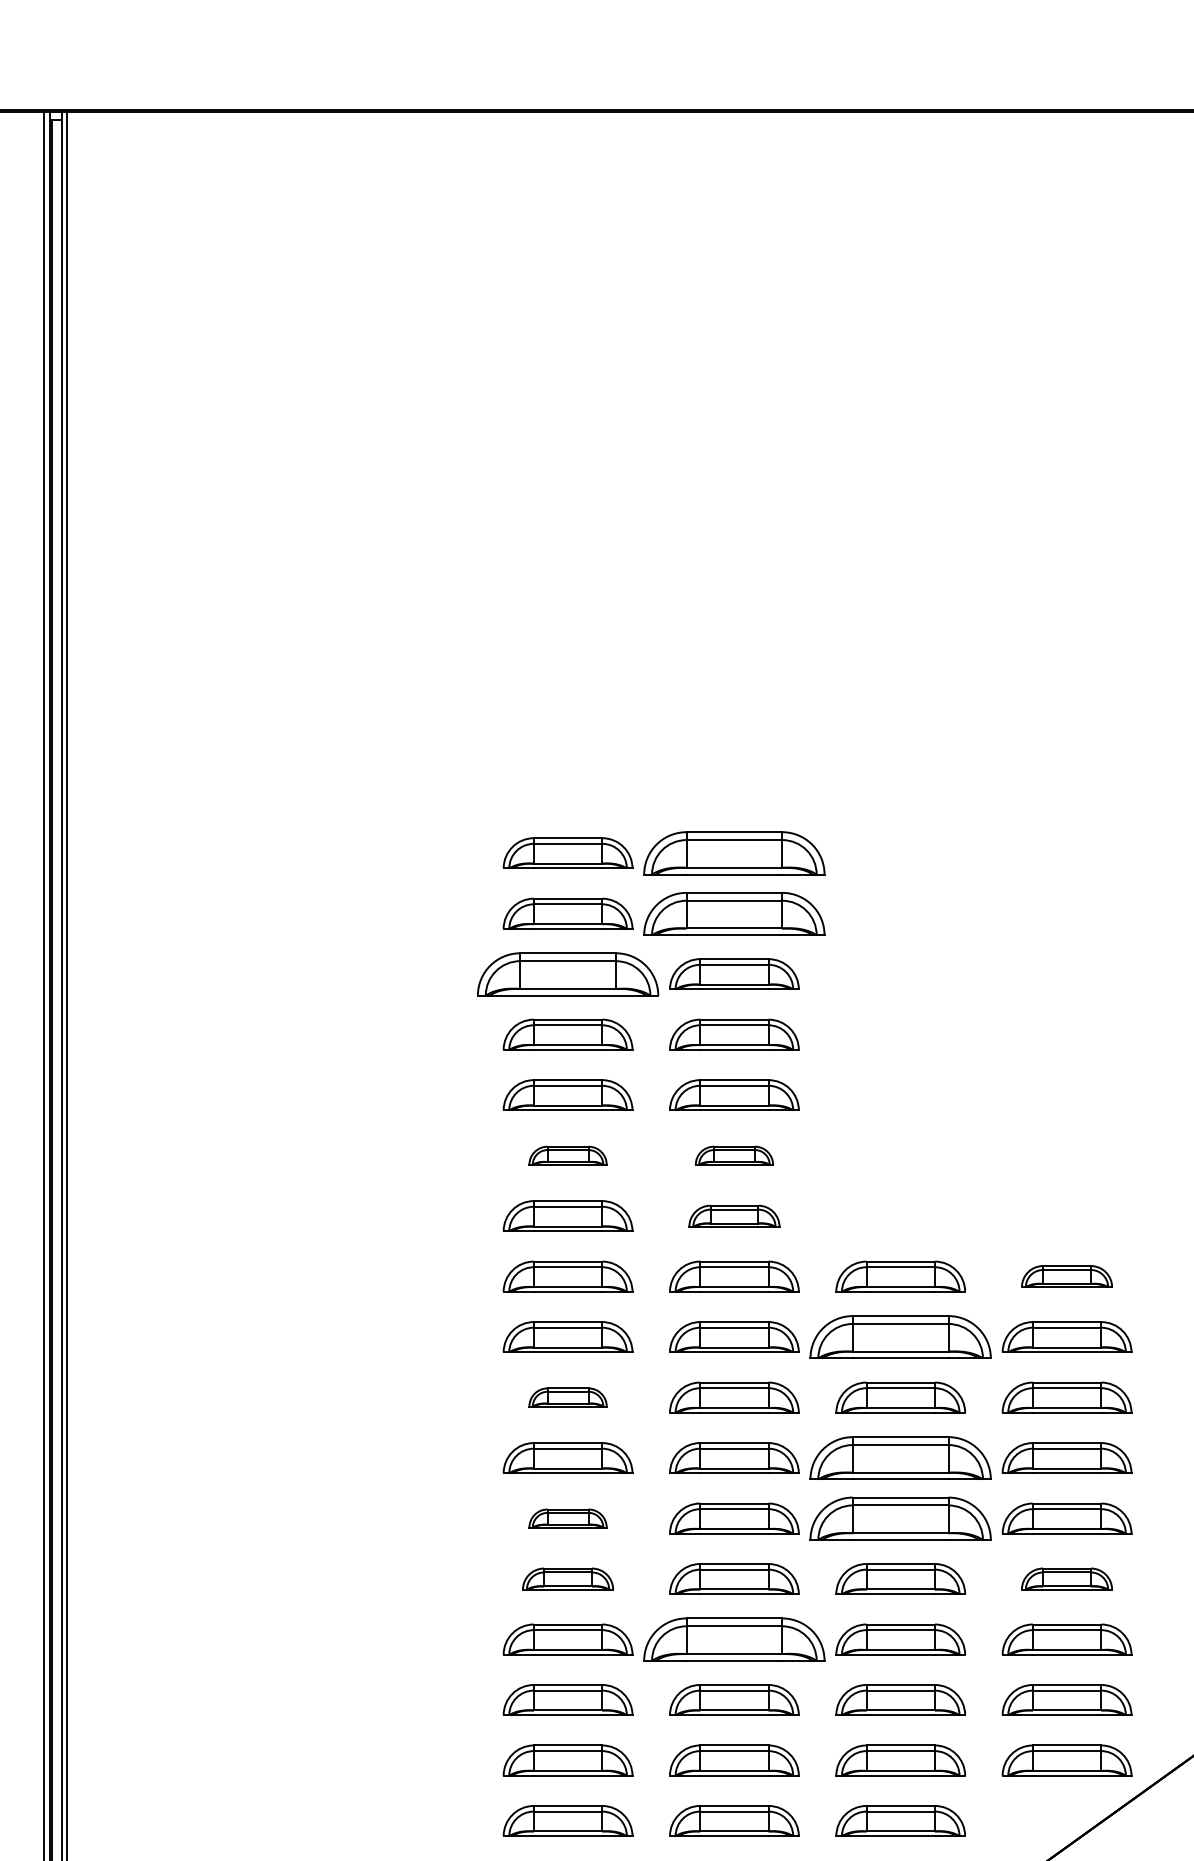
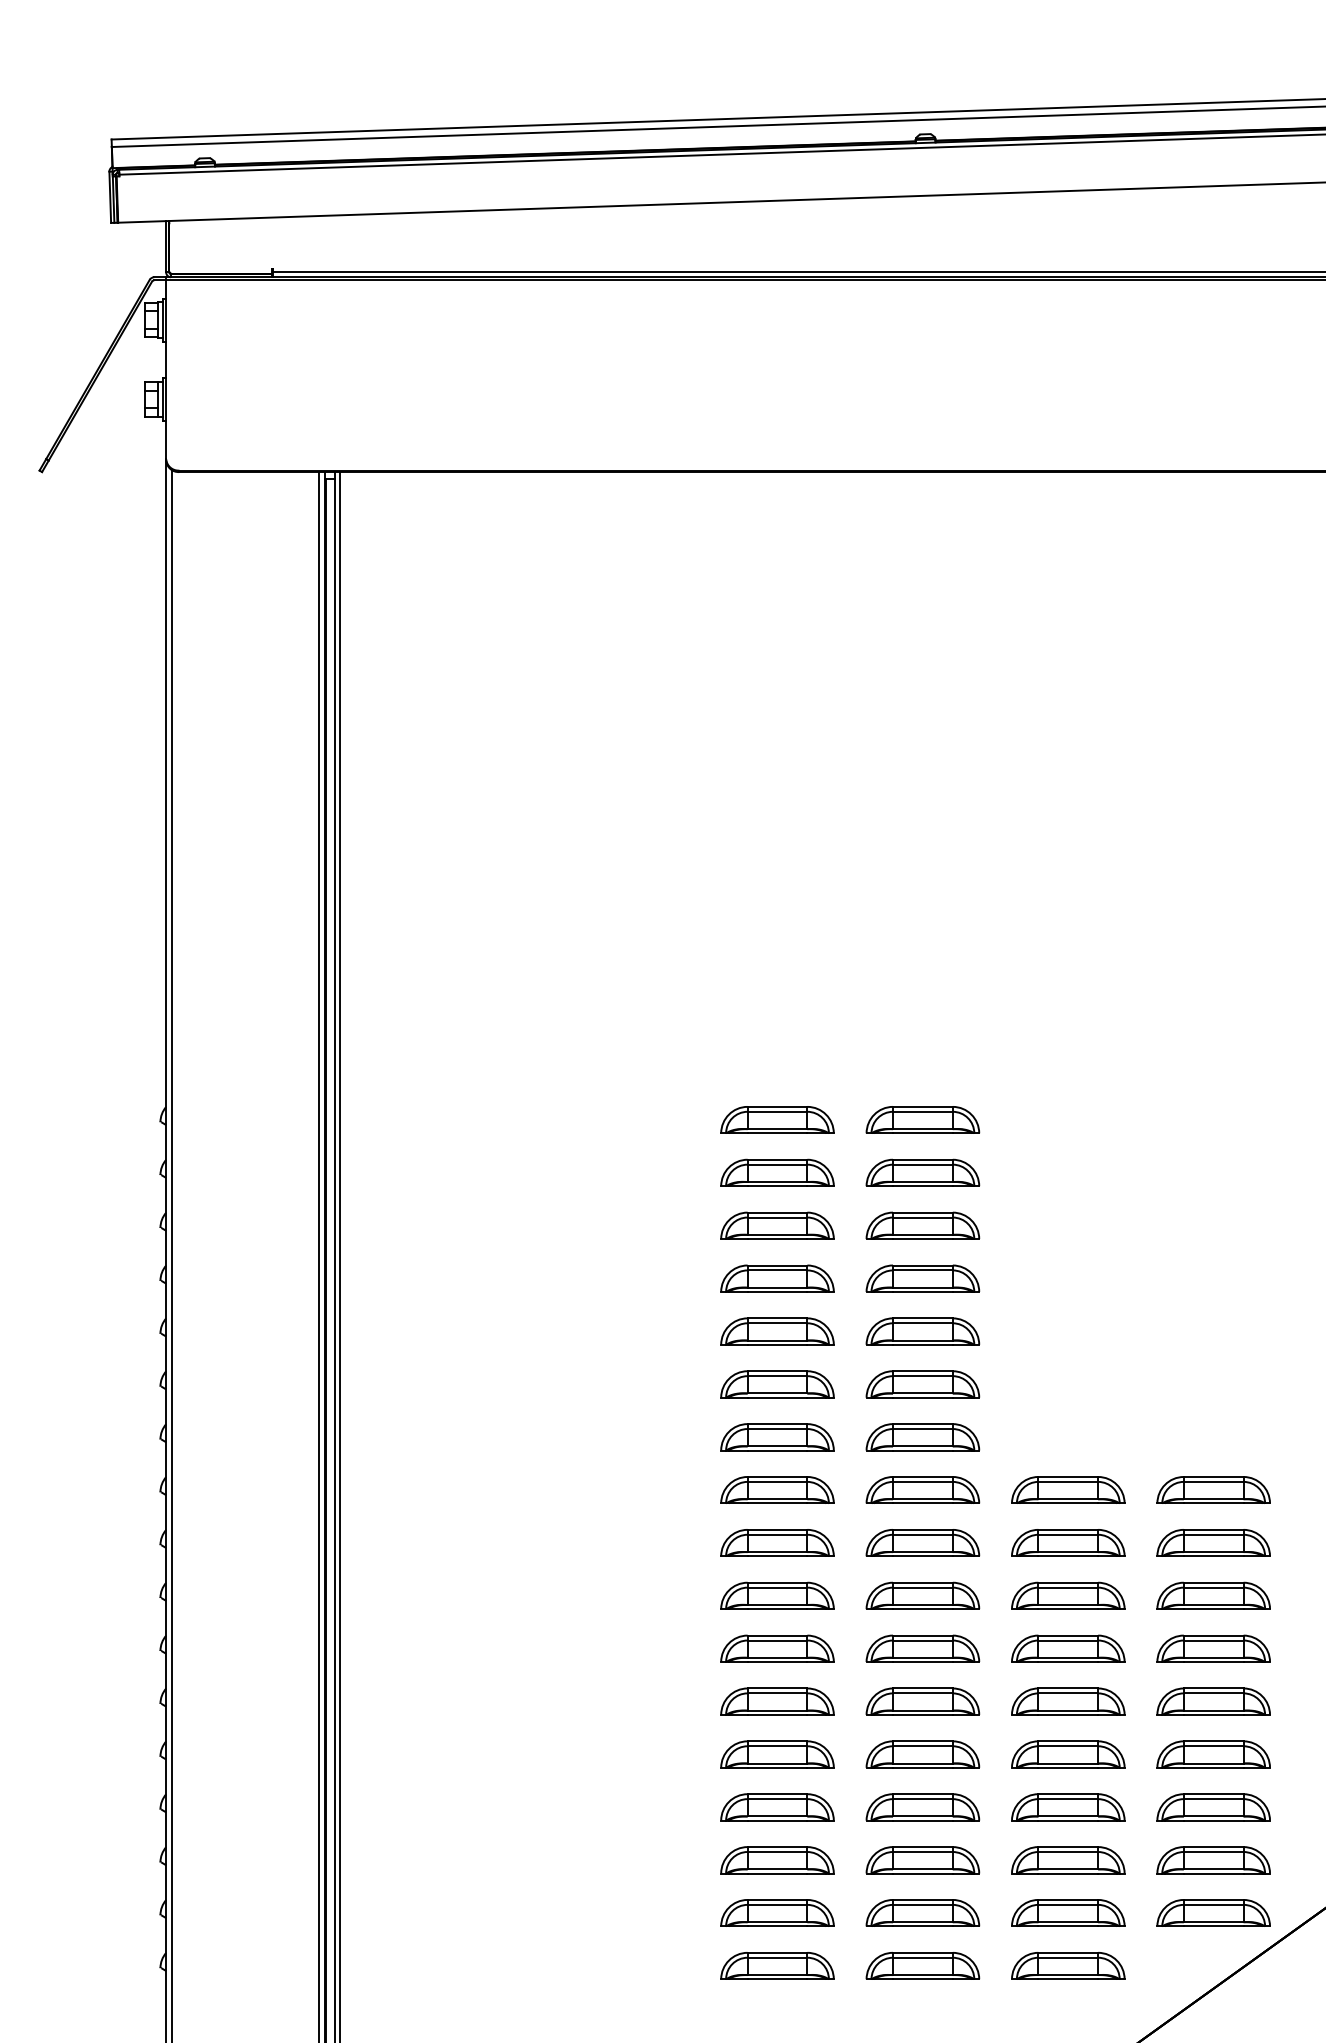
part: (733, 852) -> (922, 1119), size x0.71
part: (733, 913) -> (922, 1172), size x0.71
part: (568, 973) -> (777, 1225), size x0.71
part: (568, 1155) -> (777, 1384), size x1.67
part: (733, 1155) -> (922, 1384), size x1.67
part: (733, 1216) -> (922, 1437), size x1.43
part: (1066, 1275) -> (1213, 1489), size x1.43
part: (900, 1336) -> (1068, 1542), size x0.71
part: (568, 1397) -> (777, 1595), size x1.67
part: (900, 1457) -> (1068, 1648), size x0.71
part: (568, 1518) -> (777, 1701), size x1.67
part: (900, 1518) -> (1068, 1701), size x0.71
part: (568, 1579) -> (777, 1754), size x1.43
part: (1066, 1579) -> (1213, 1754), size x1.43
part: (733, 1639) -> (922, 1807), size x0.71

